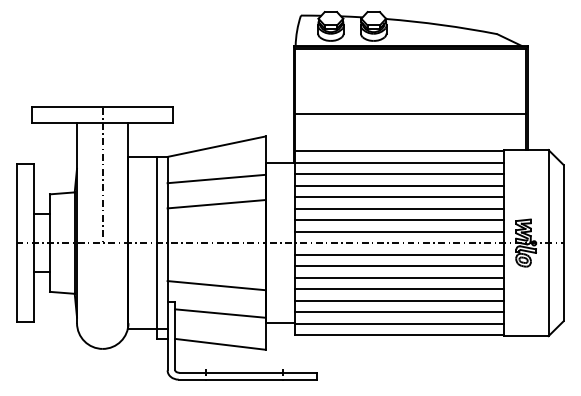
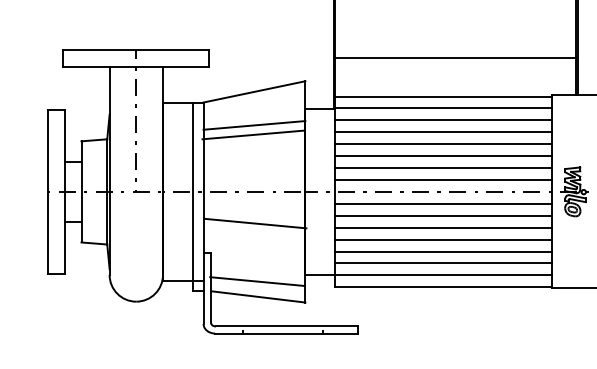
line: (216, 204) -> (253, 135), moved
line: (216, 285) -> (255, 223), moved
line: (220, 313) -> (257, 281), moved

